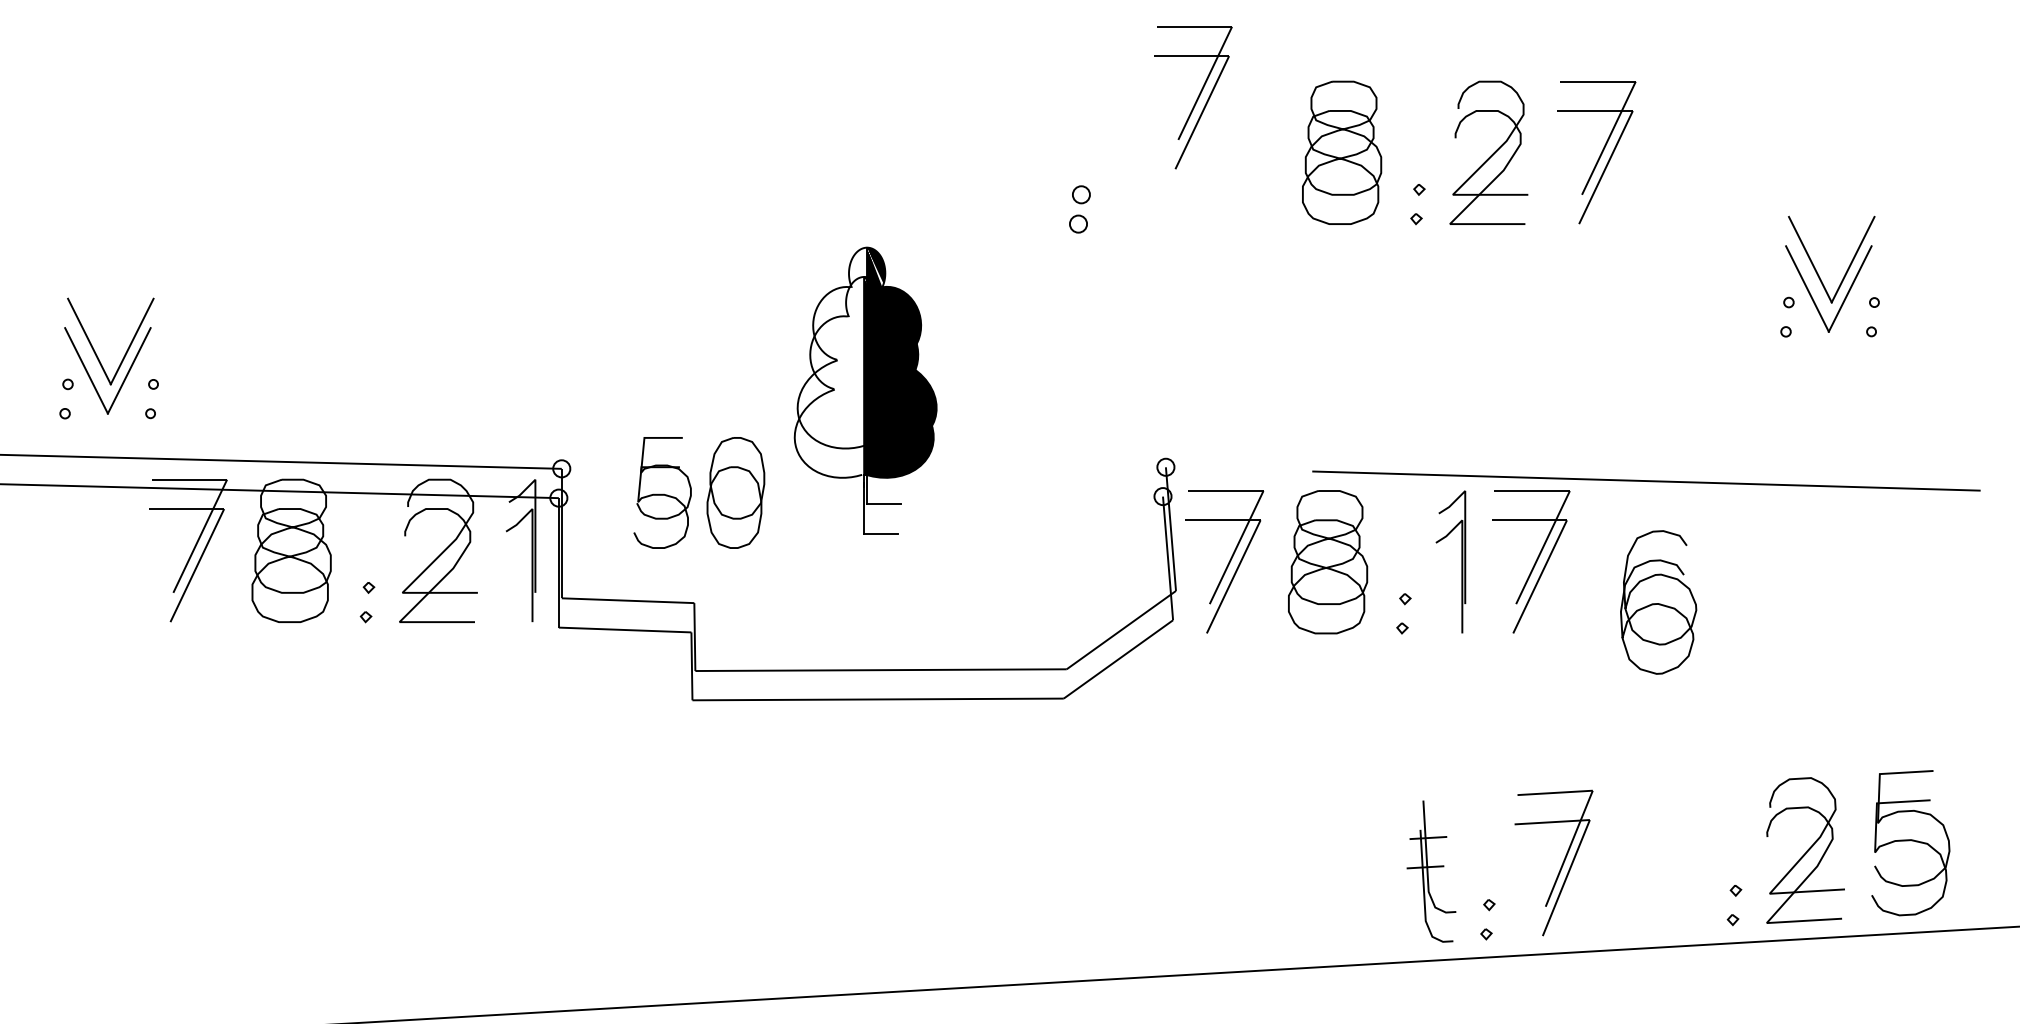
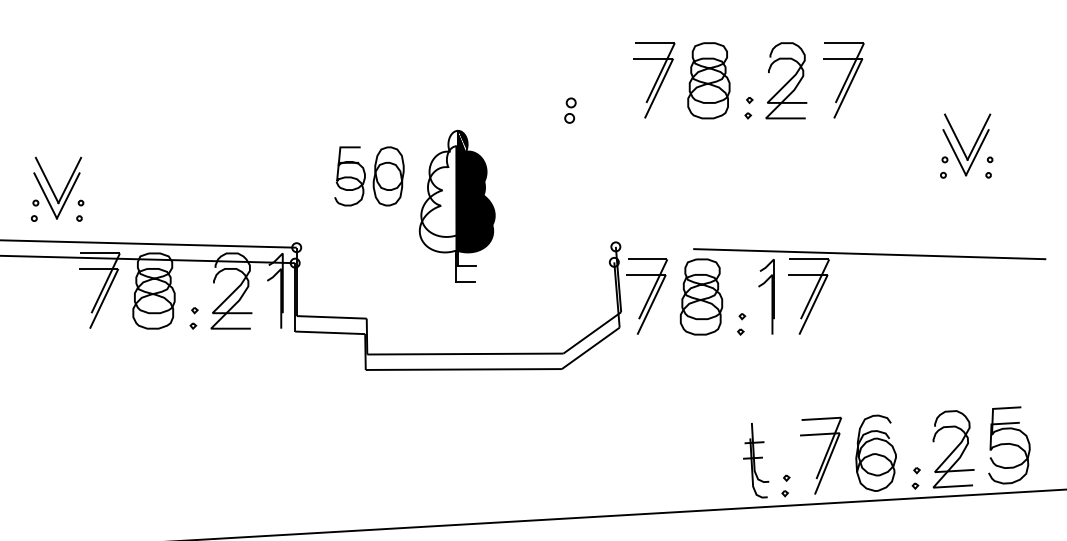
part: (1193, 97) -> (654, 80), moved
part: (699, 493) -> (369, 176), moved
part: (1657, 600) -> (875, 452), moved

